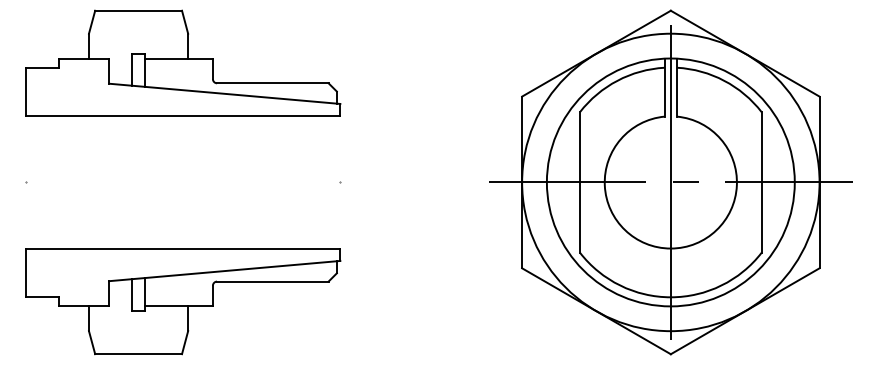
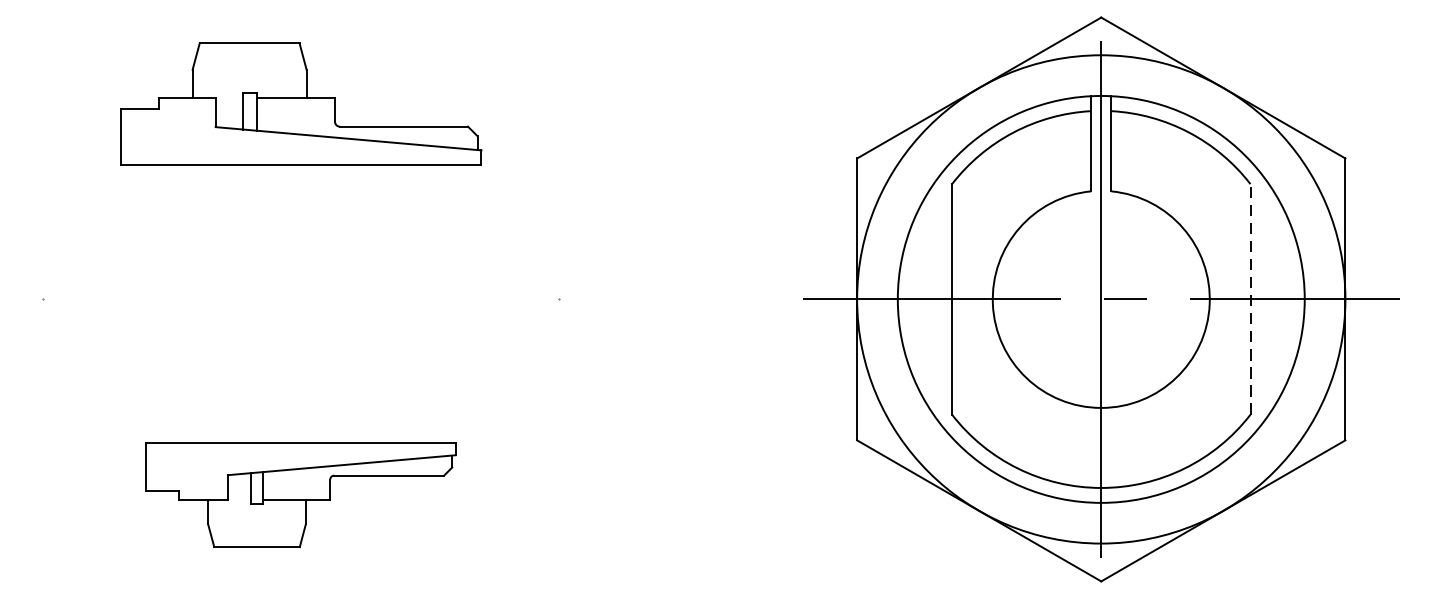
part: (183, 62) -> (301, 102), size x0.7
line: (761, 181) -> (1250, 297), solid -> dashed
part: (183, 301) -> (301, 494), size x0.6

